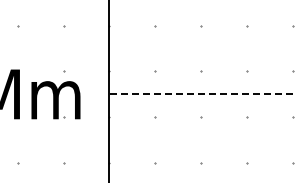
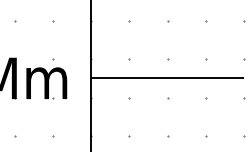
line: (201, 94) -> (167, 78), dashed -> solid

